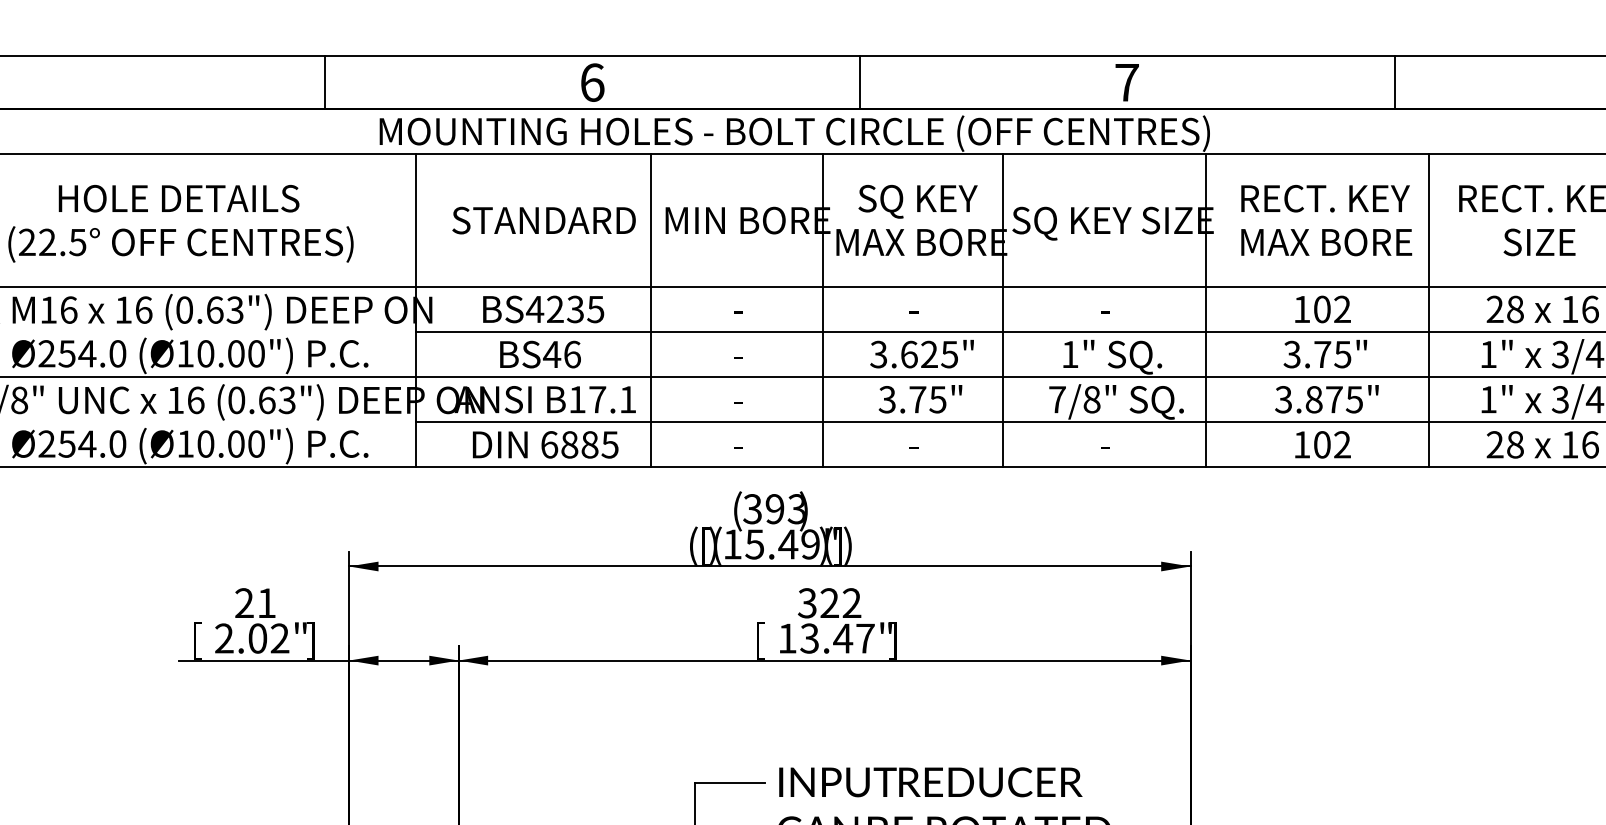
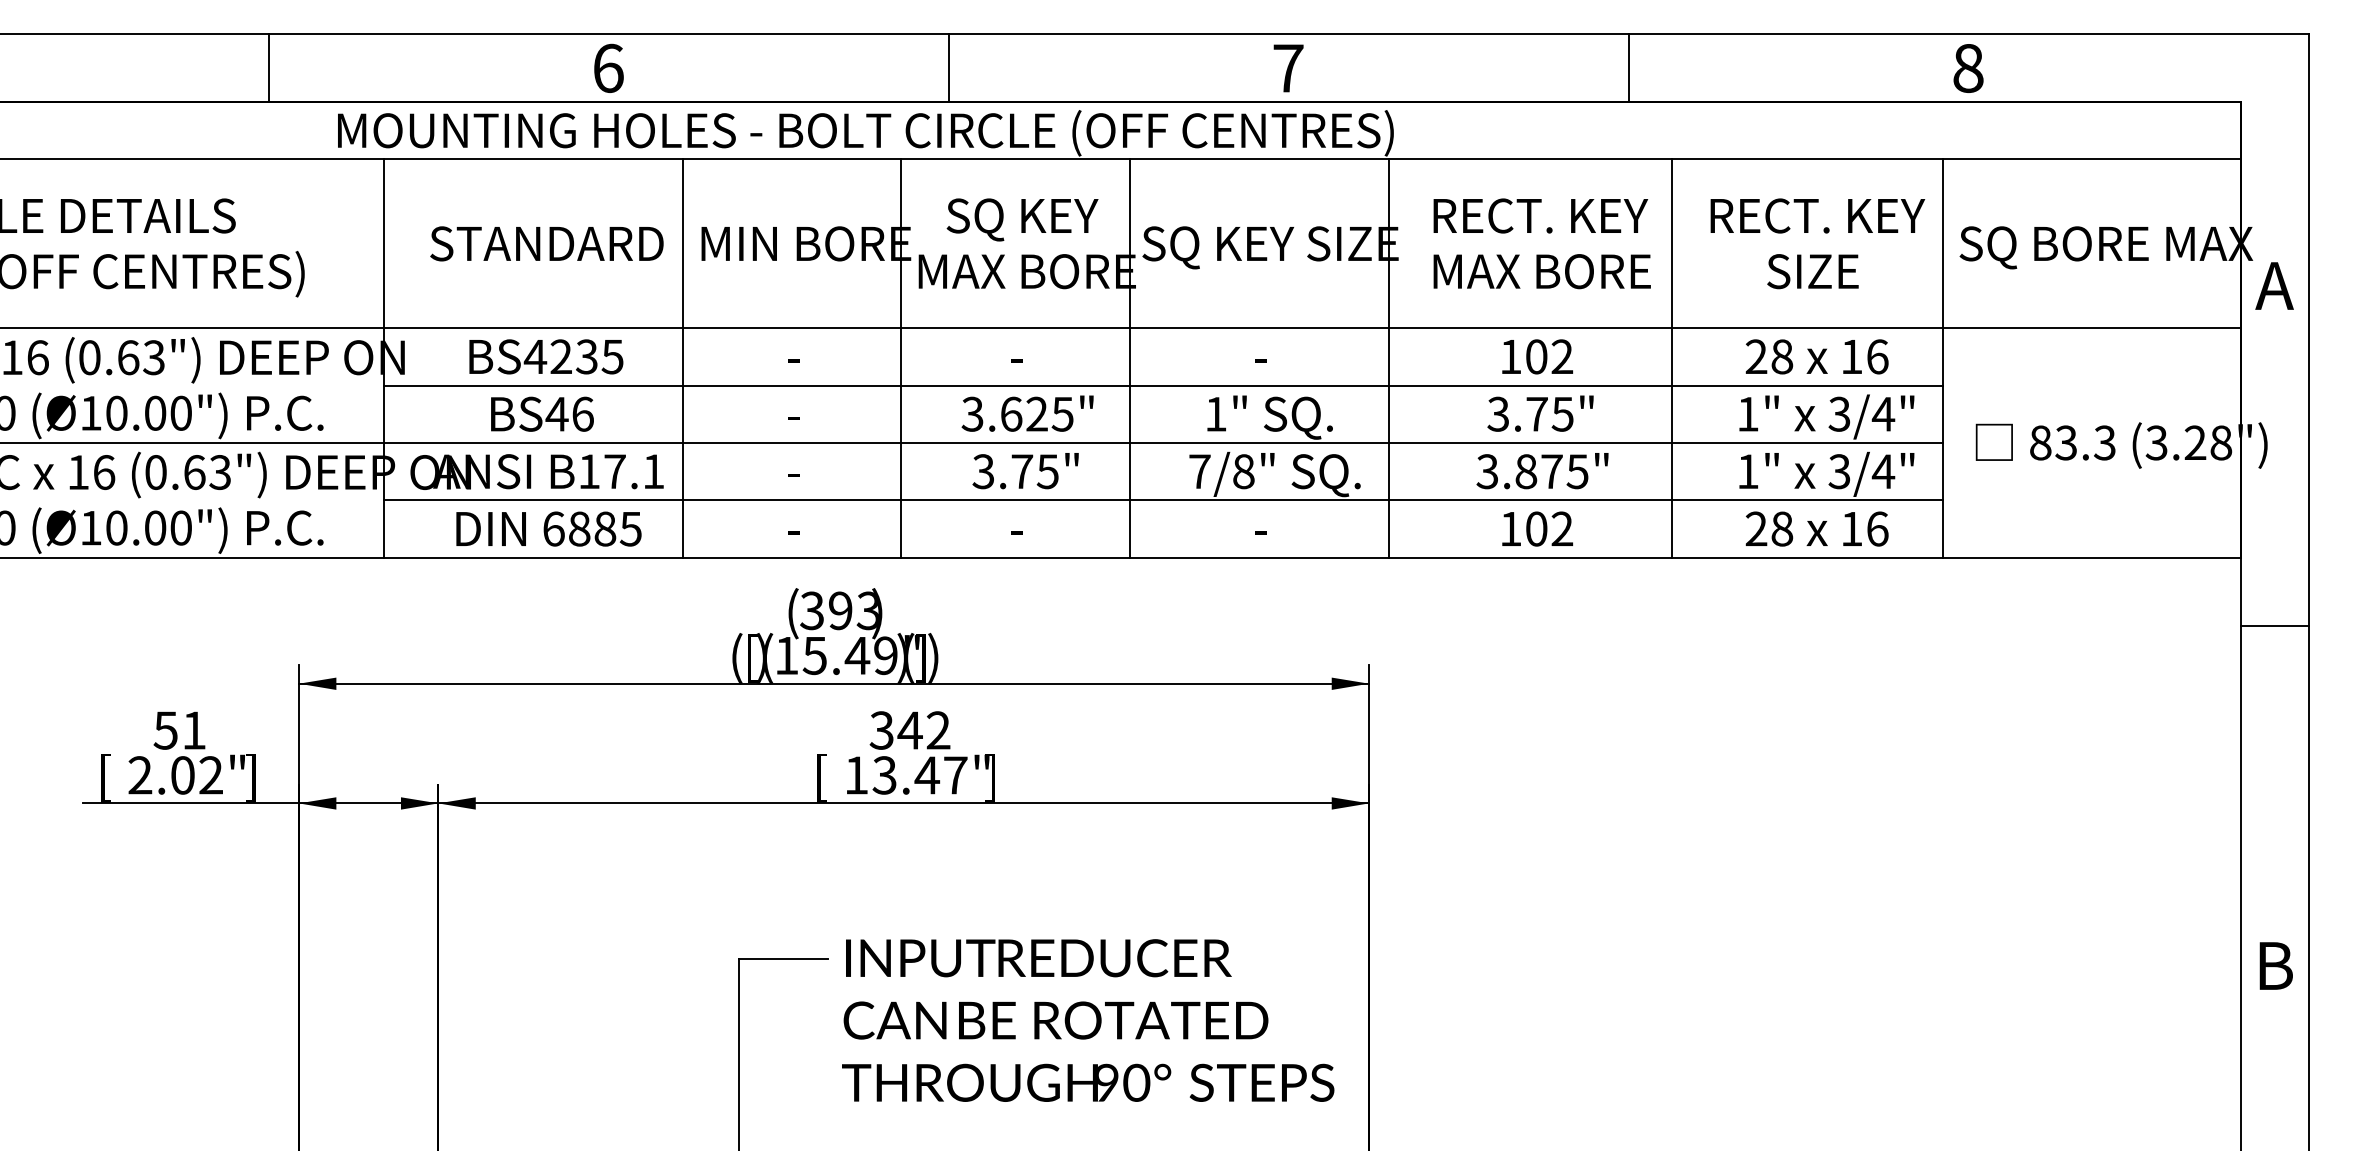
text: (244, 603) -> (165, 730), 21 -> 51
text: (829, 603) -> (909, 730), 322 -> 342

